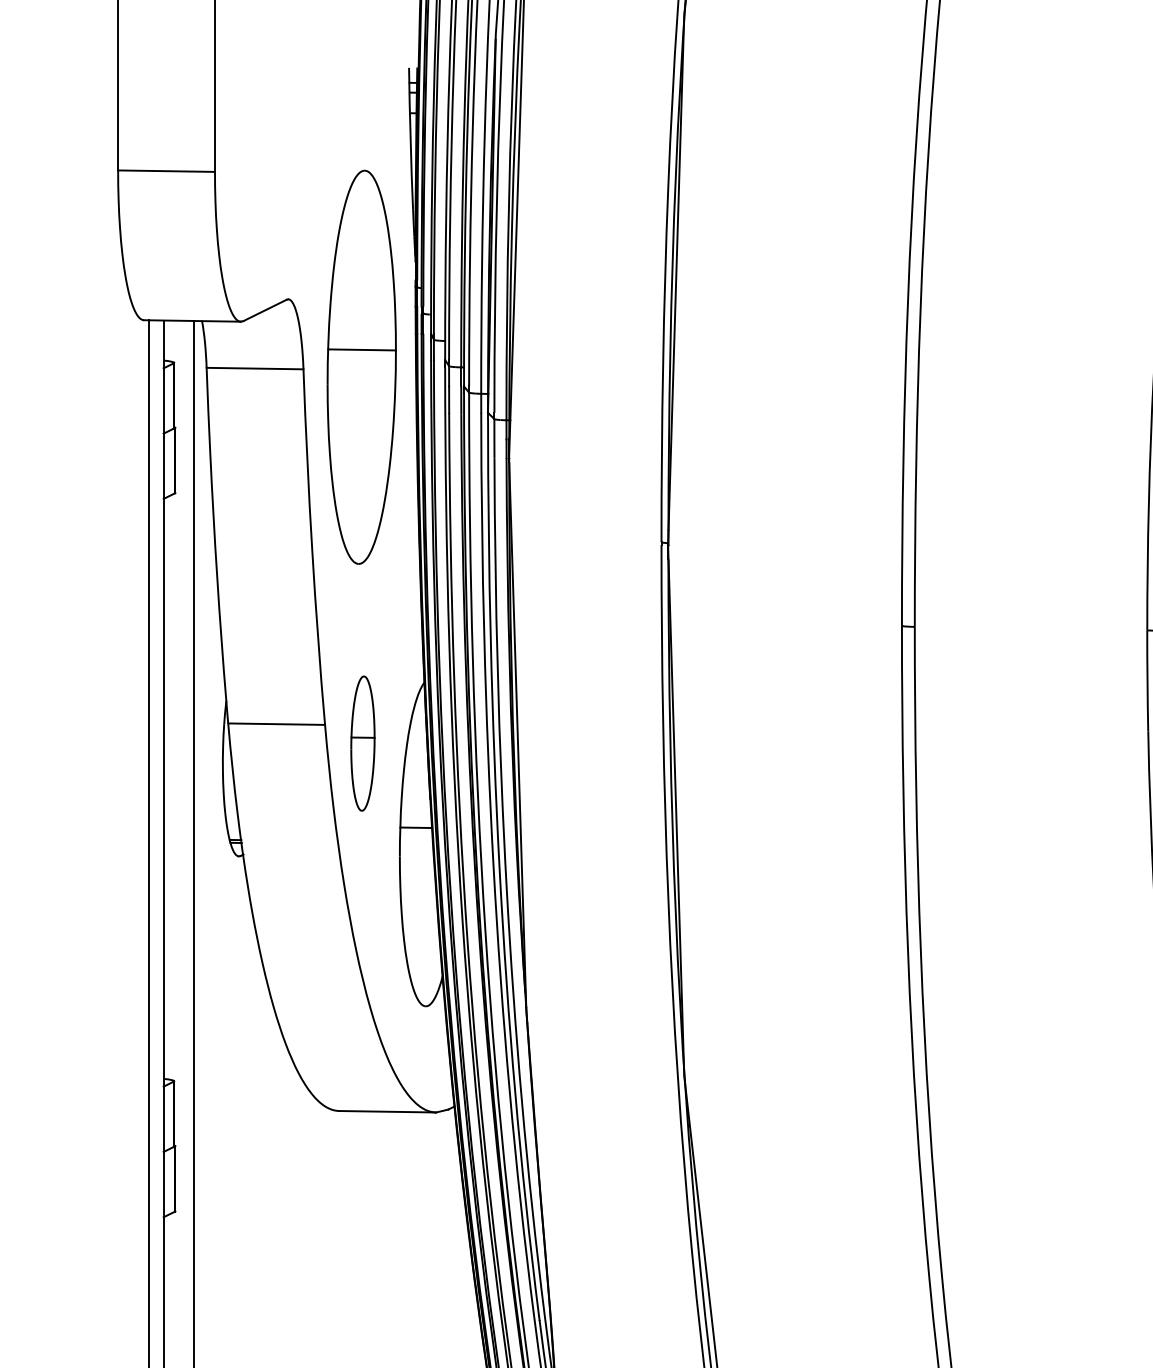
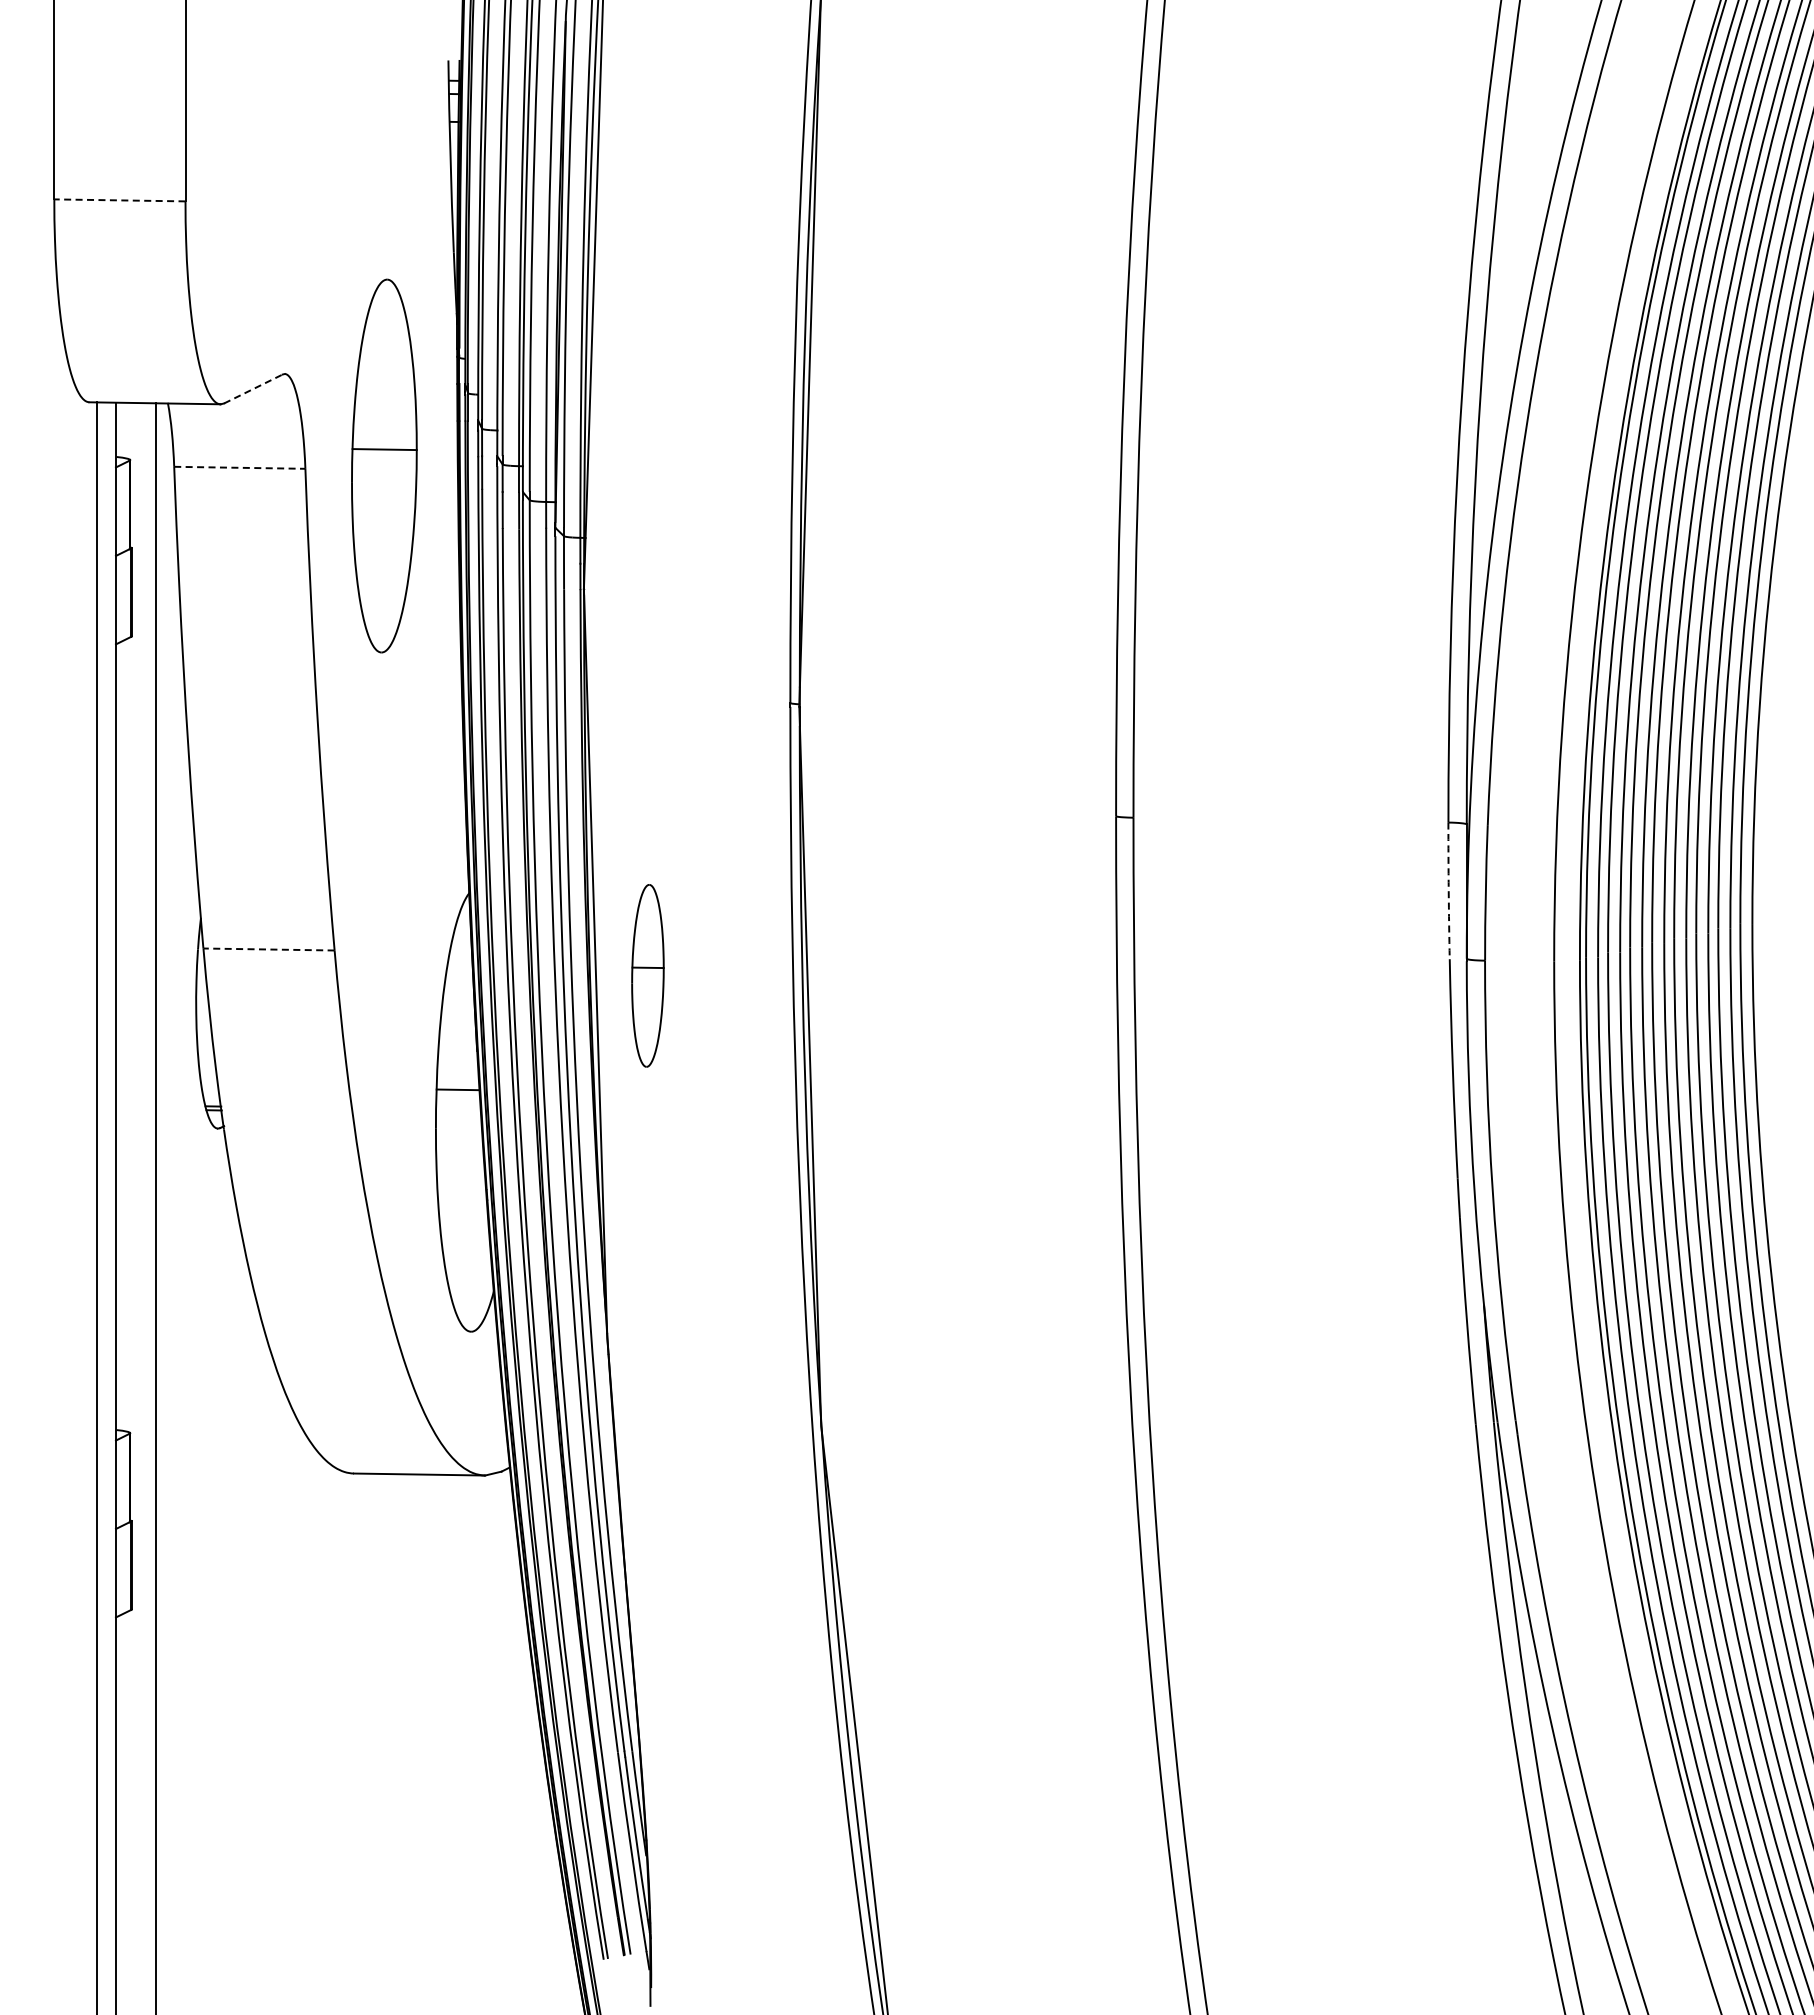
line: (166, 171) -> (119, 200), solid -> dashed
line: (265, 310) -> (253, 389), solid -> dashed
part: (361, 366) -> (384, 465), size x0.7
line: (254, 368) -> (239, 467), solid -> dashed
arc: (1147, 680) -> (1448, 890), solid -> dashed
line: (276, 724) -> (269, 949), solid -> dashed
part: (362, 743) -> (647, 975), moved

